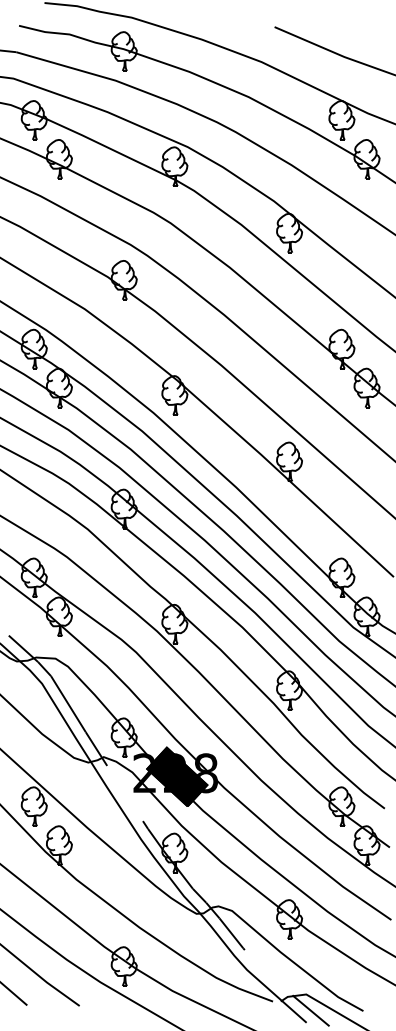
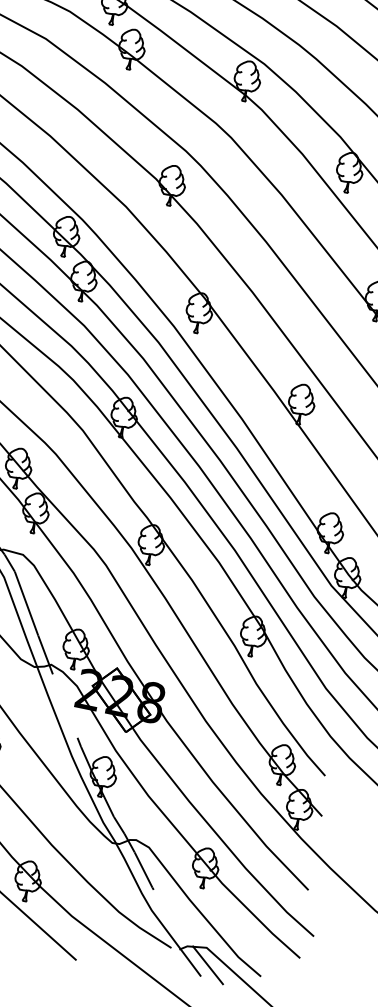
fill: (177, 776) -> (121, 699), removed

